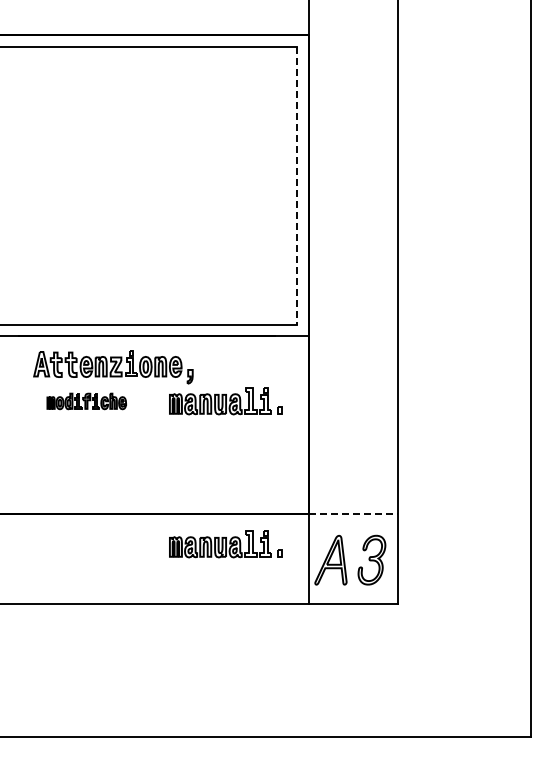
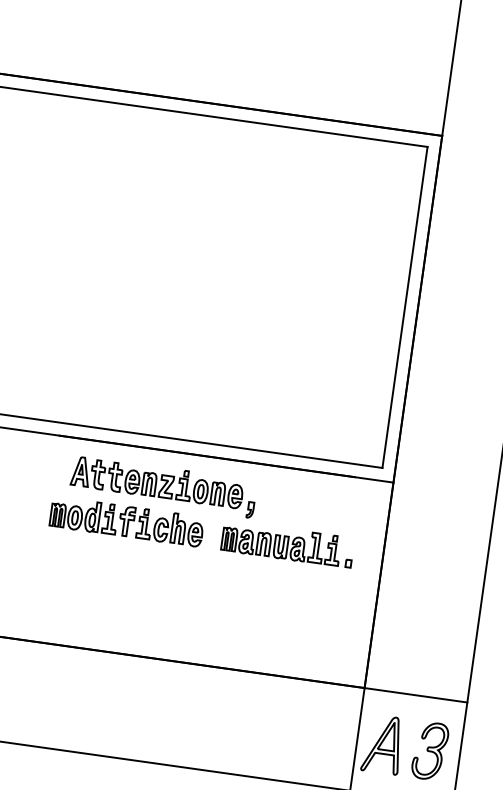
line: (297, 186) -> (404, 308), dashed -> solid
part: (86, 401) -> (126, 521), size x1.67
line: (353, 514) -> (416, 695), dashed -> solid
part: (225, 544) -> (263, 709), removed

